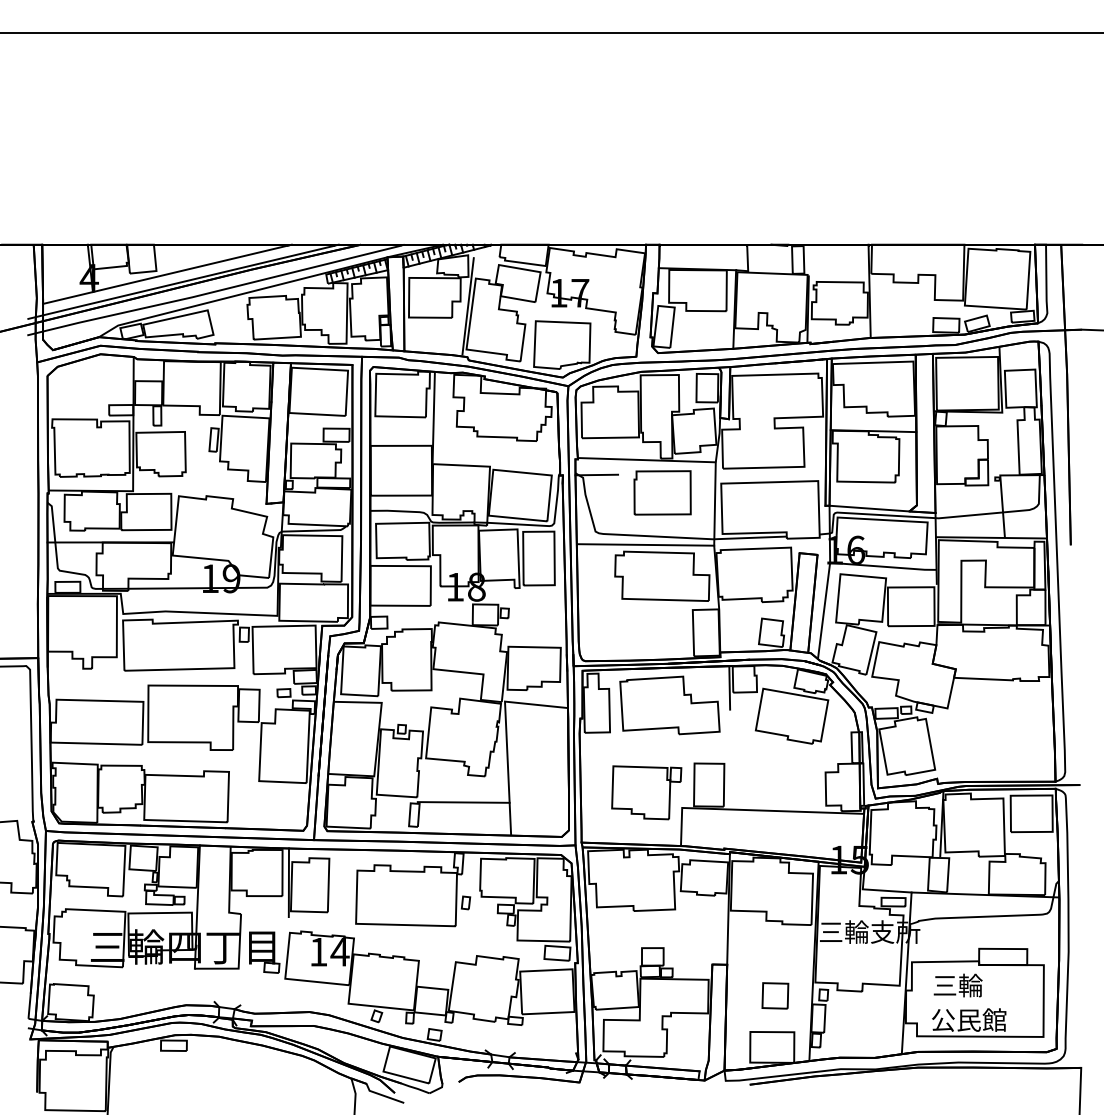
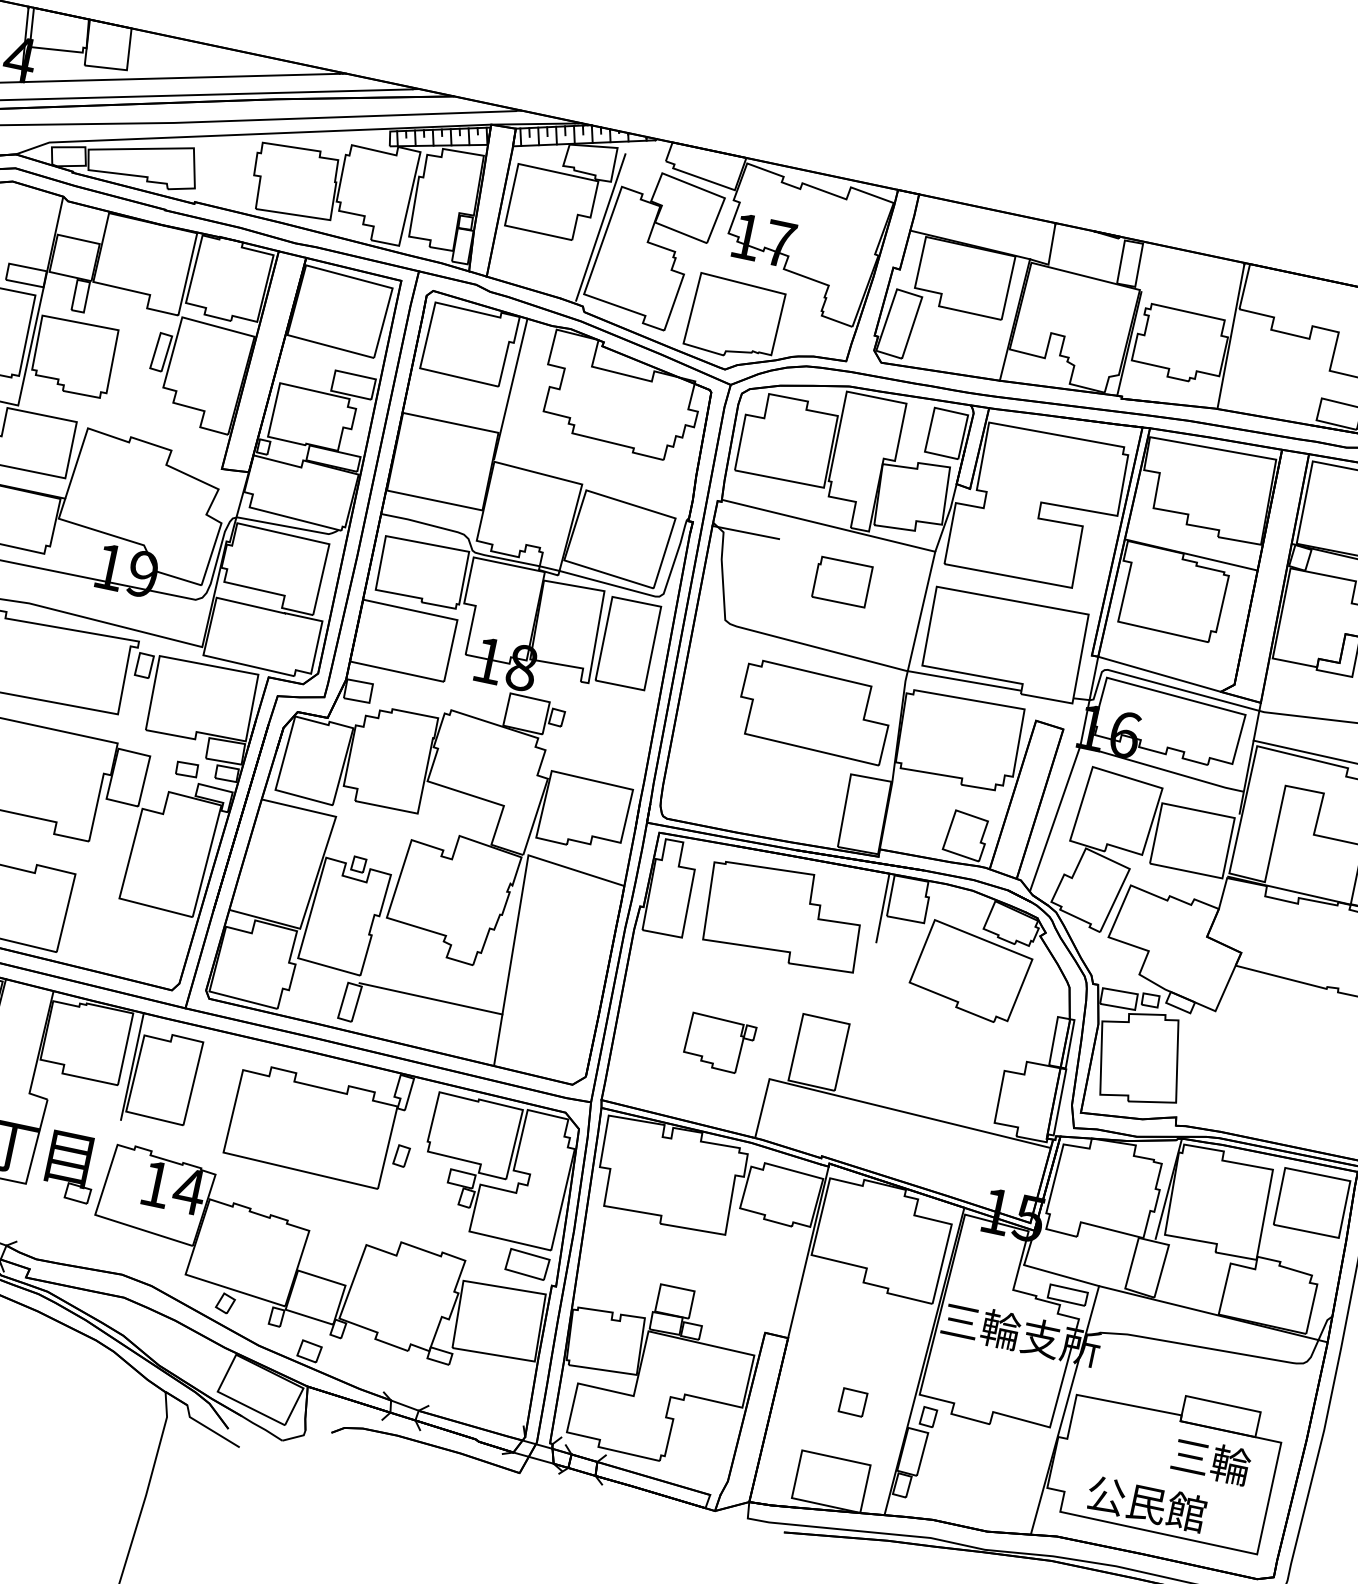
part: (662, 492) -> (842, 581), size x0.6
line: (645, 544) -> (798, 656), removed
part: (646, 792) -> (719, 1043), size x0.6
text: (957, 985) -> (1210, 1460), moved
part: (775, 995) -> (853, 1401), size x0.6

